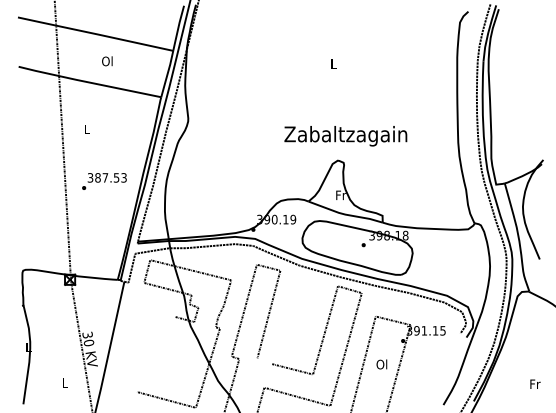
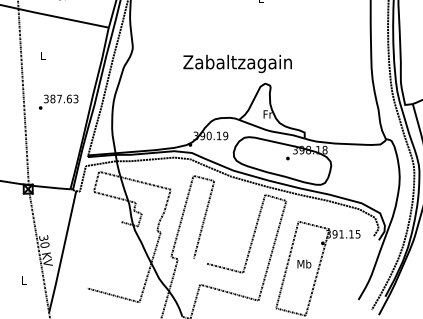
text: (345, 136) -> (237, 64), moved
text: (116, 177) -> (69, 98), 387.53 -> 387.63
text: (382, 364) -> (304, 264), Ol -> Mb

